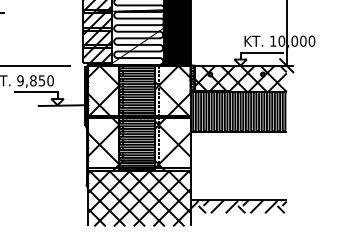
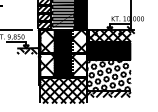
hatch: (60, 112) -> (27, 51), added
hatch: (237, 165) -> (108, 75), added

